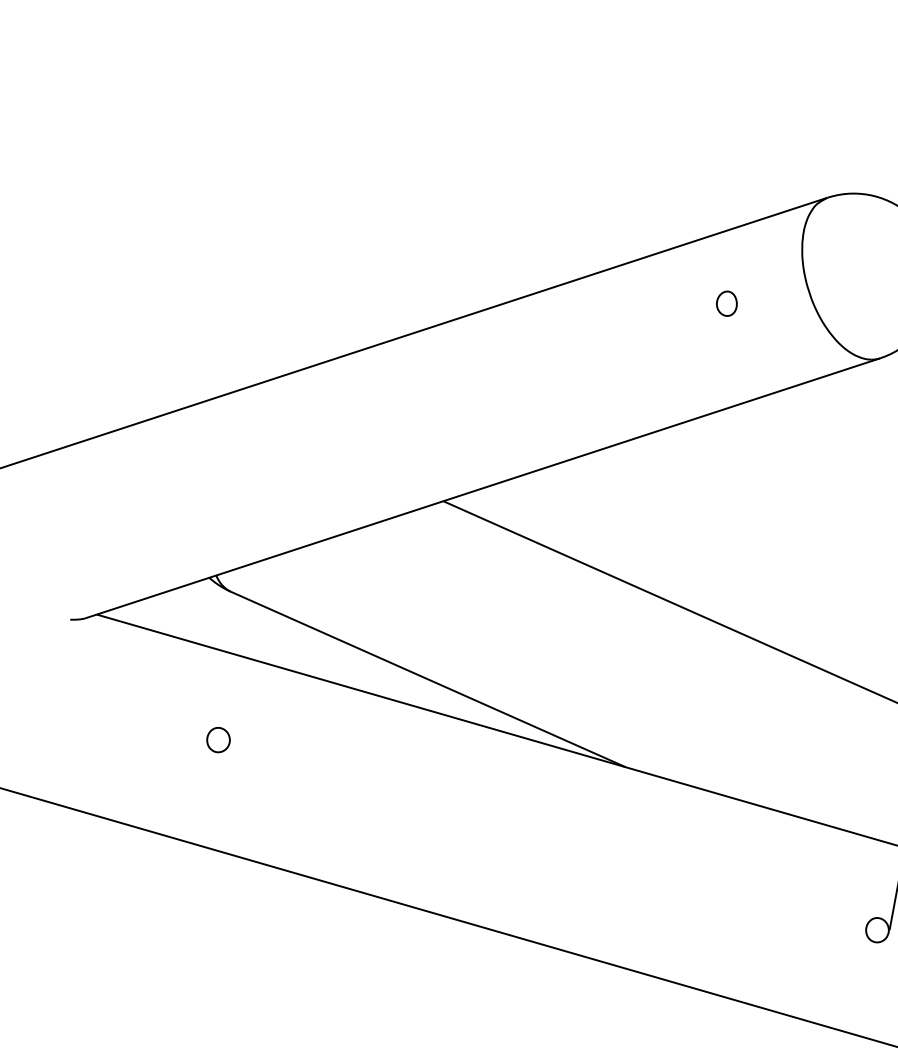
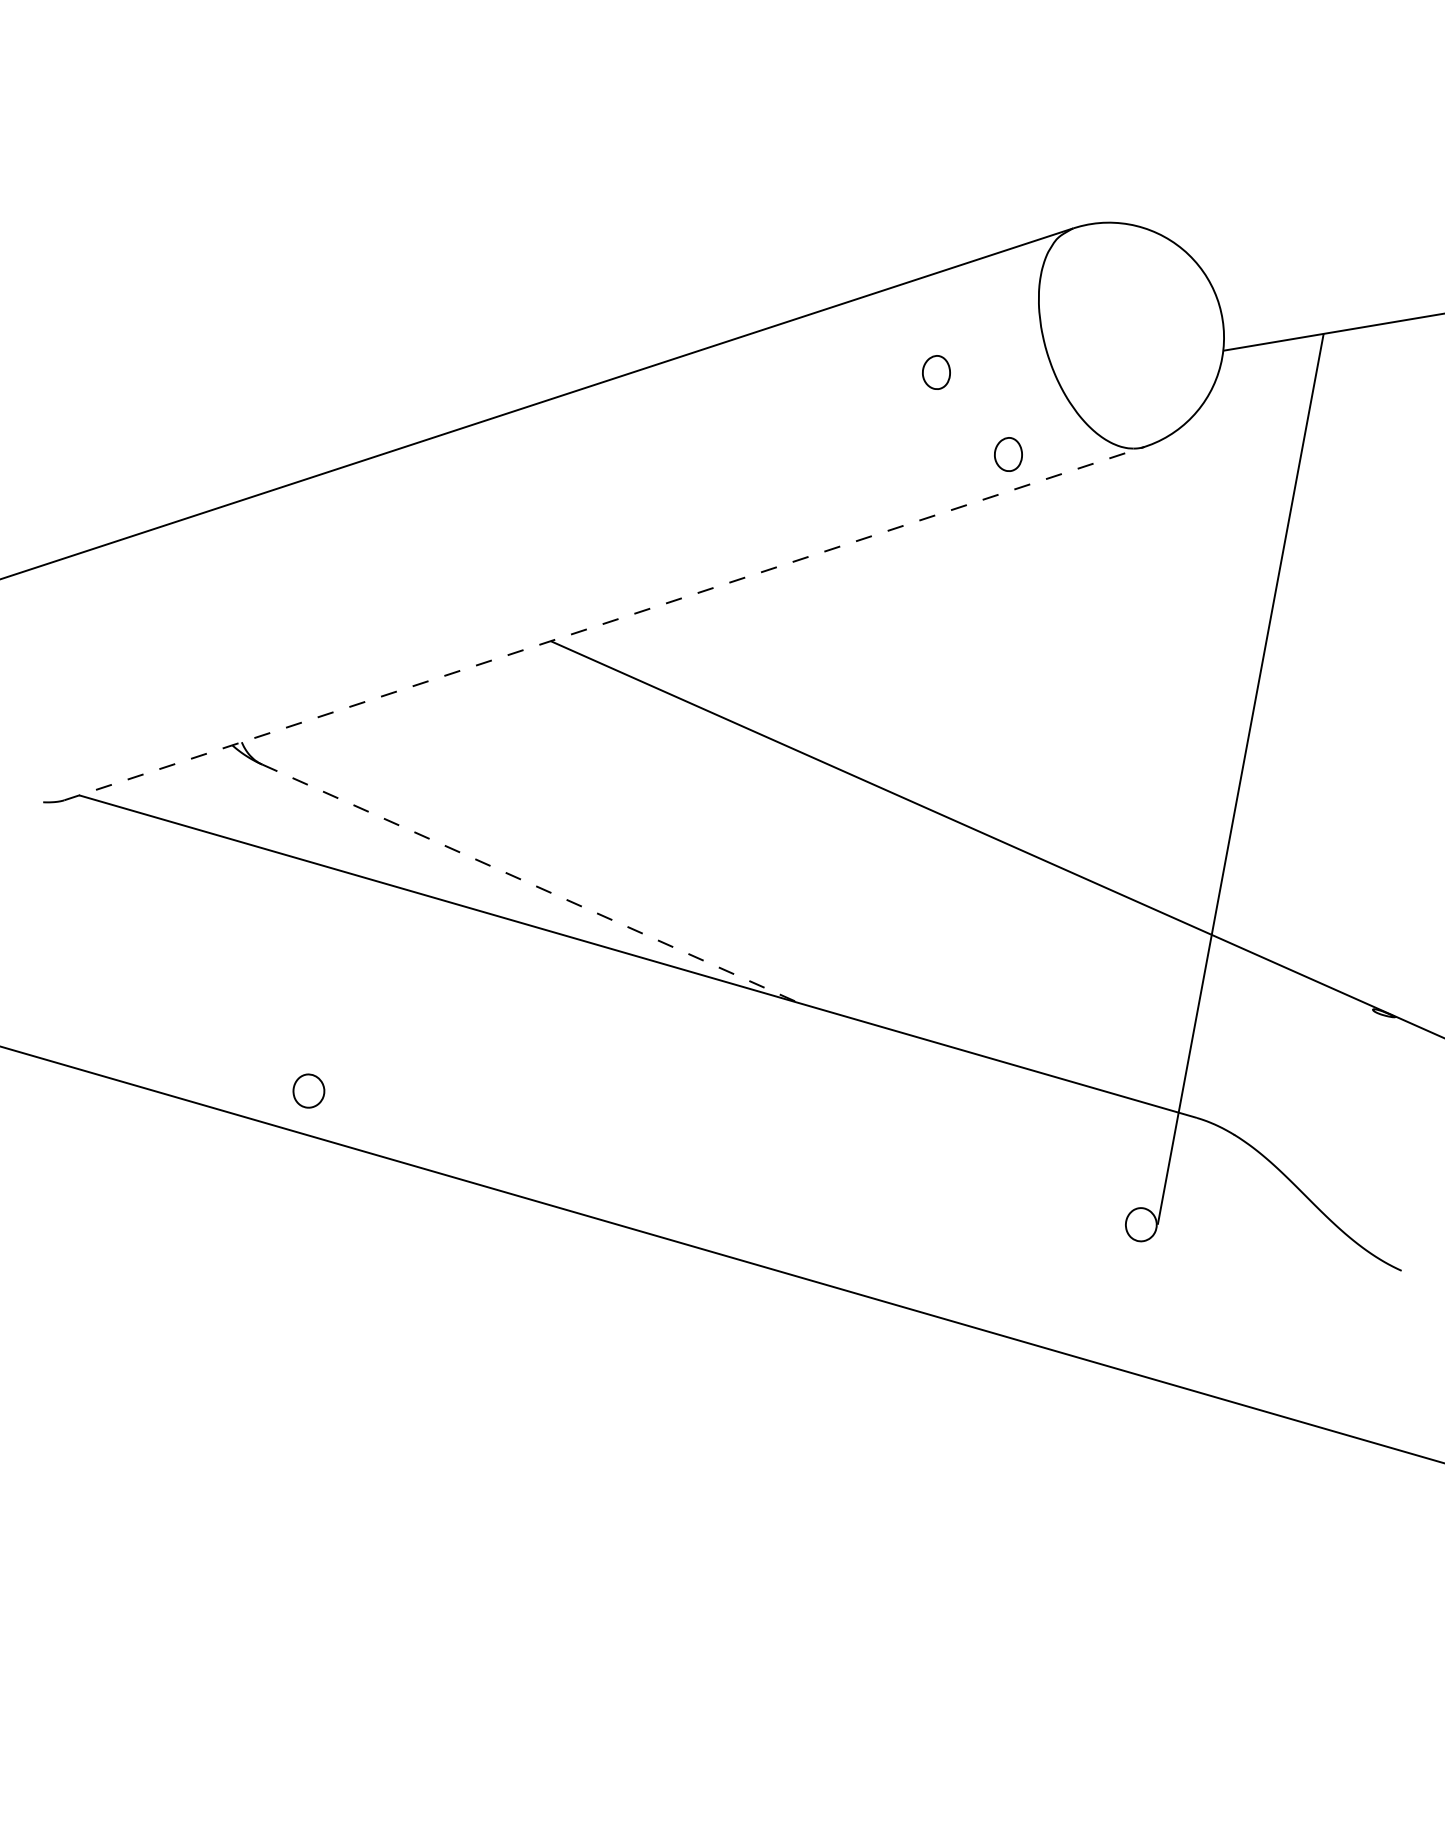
part: (779, 364) -> (1008, 454), added
line: (483, 488) -> (605, 623), solid -> dashed
line: (428, 679) -> (530, 883), solid -> dashed
part: (218, 739) -> (308, 1090), moved

